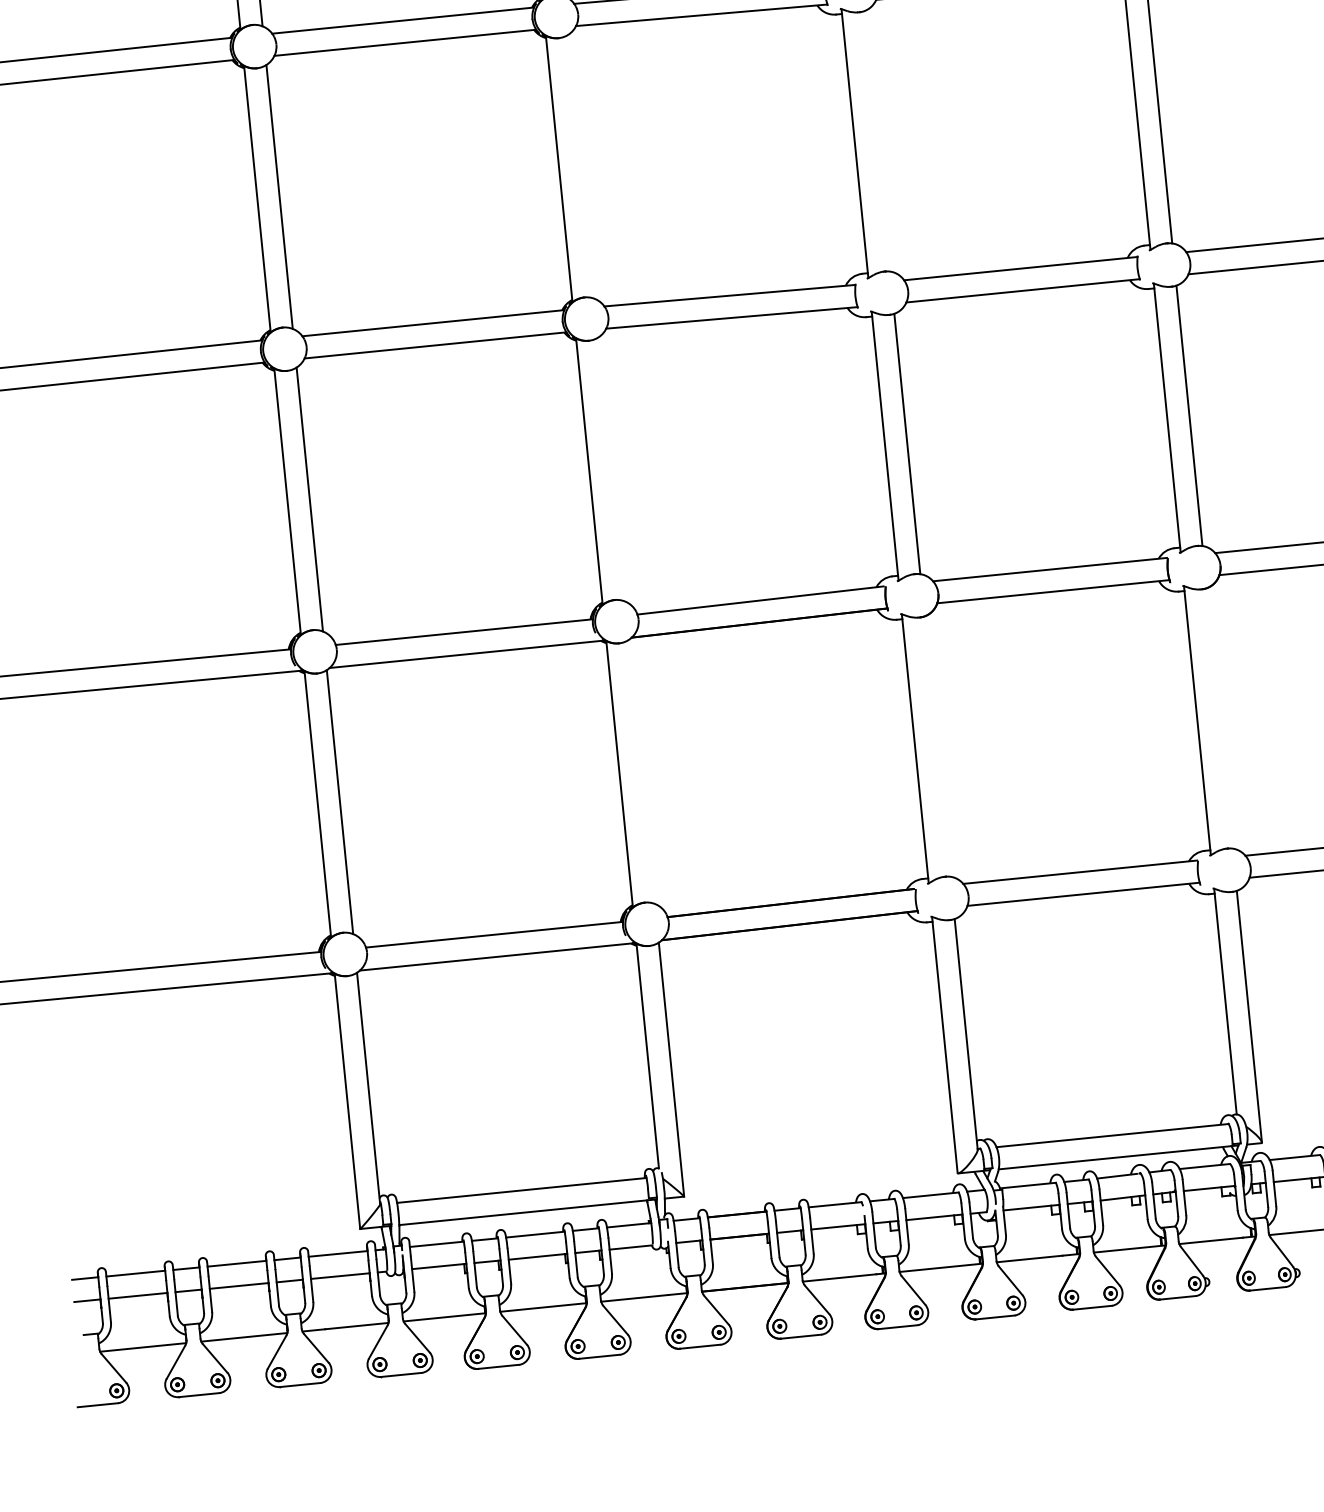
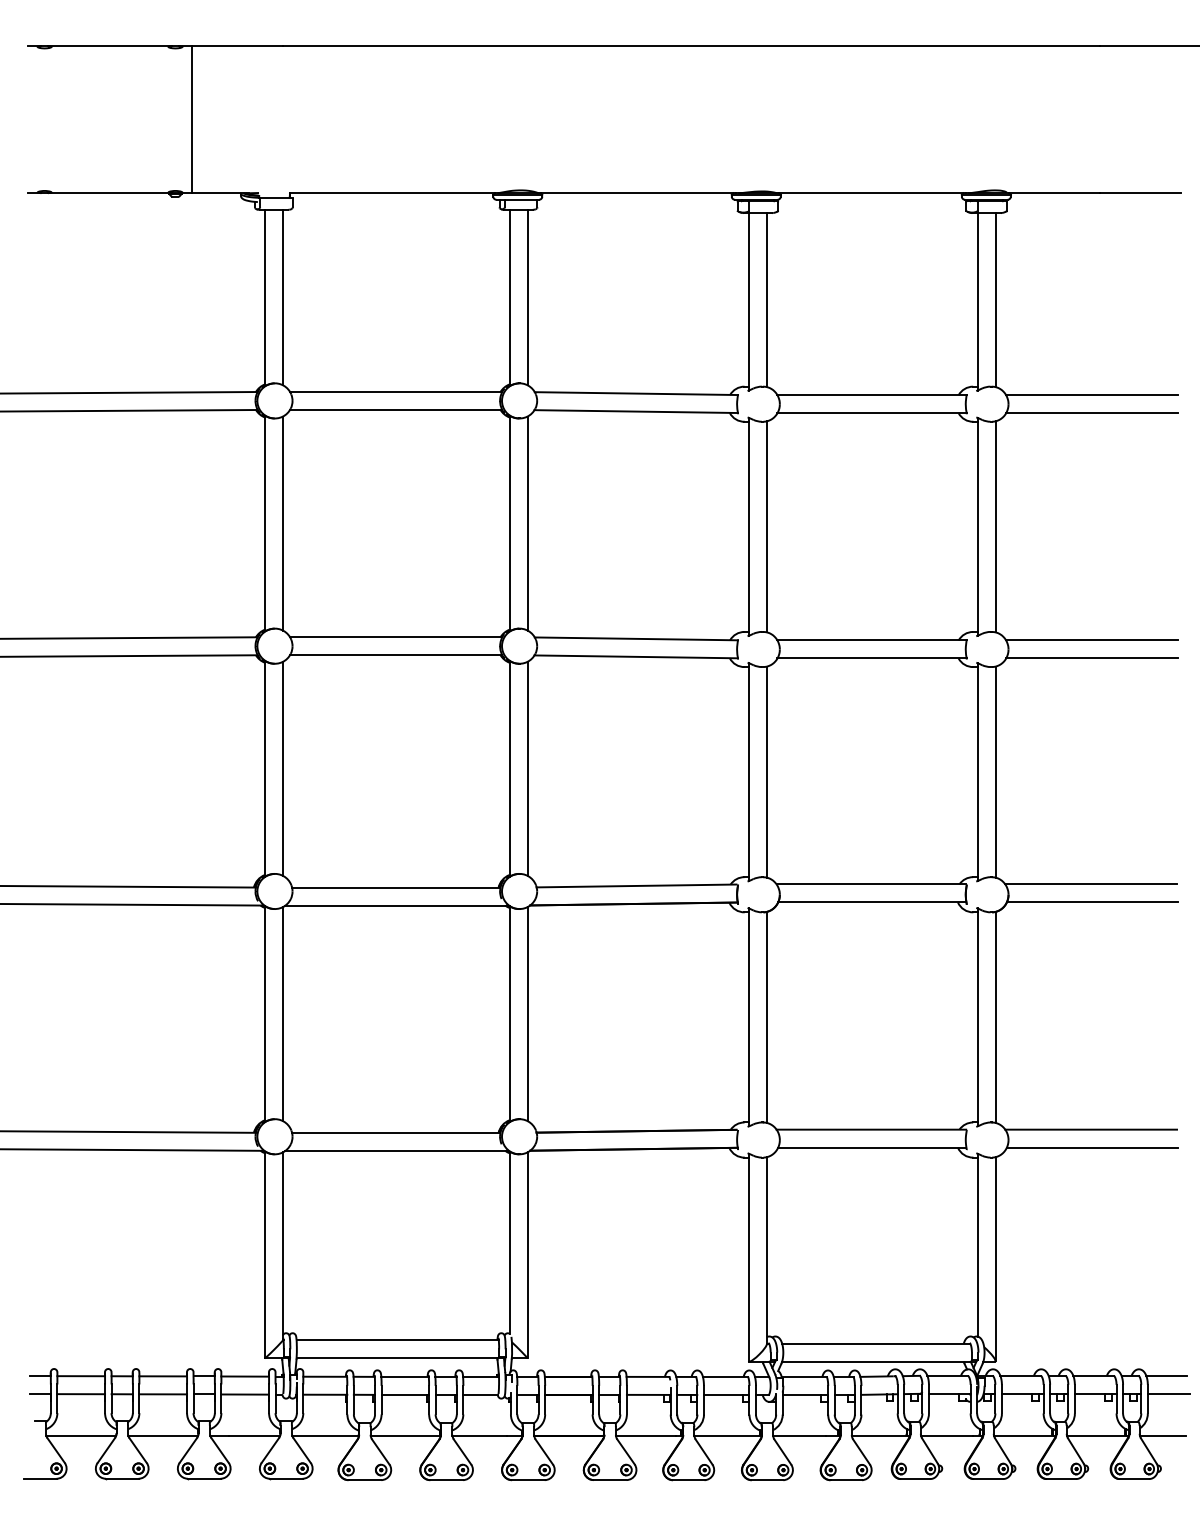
line: (876, 141) -> (766, 526), added
line: (581, 166) -> (527, 523), added
line: (611, 469) -> (527, 768), added
line: (1219, 717) -> (995, 1016), added
line: (936, 745) -> (766, 1016), added
line: (641, 772) -> (527, 1014), added

